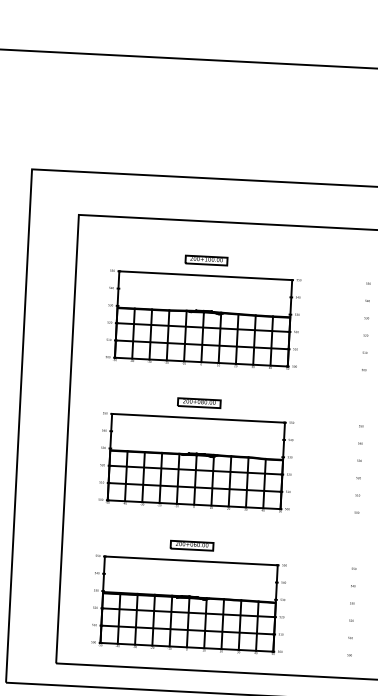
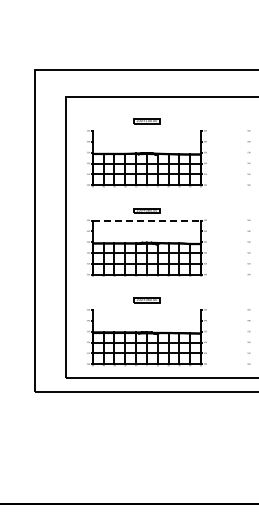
line: (205, 276) -> (146, 131), removed
line: (199, 418) -> (147, 220), solid -> dashed
line: (190, 561) -> (146, 310), removed

